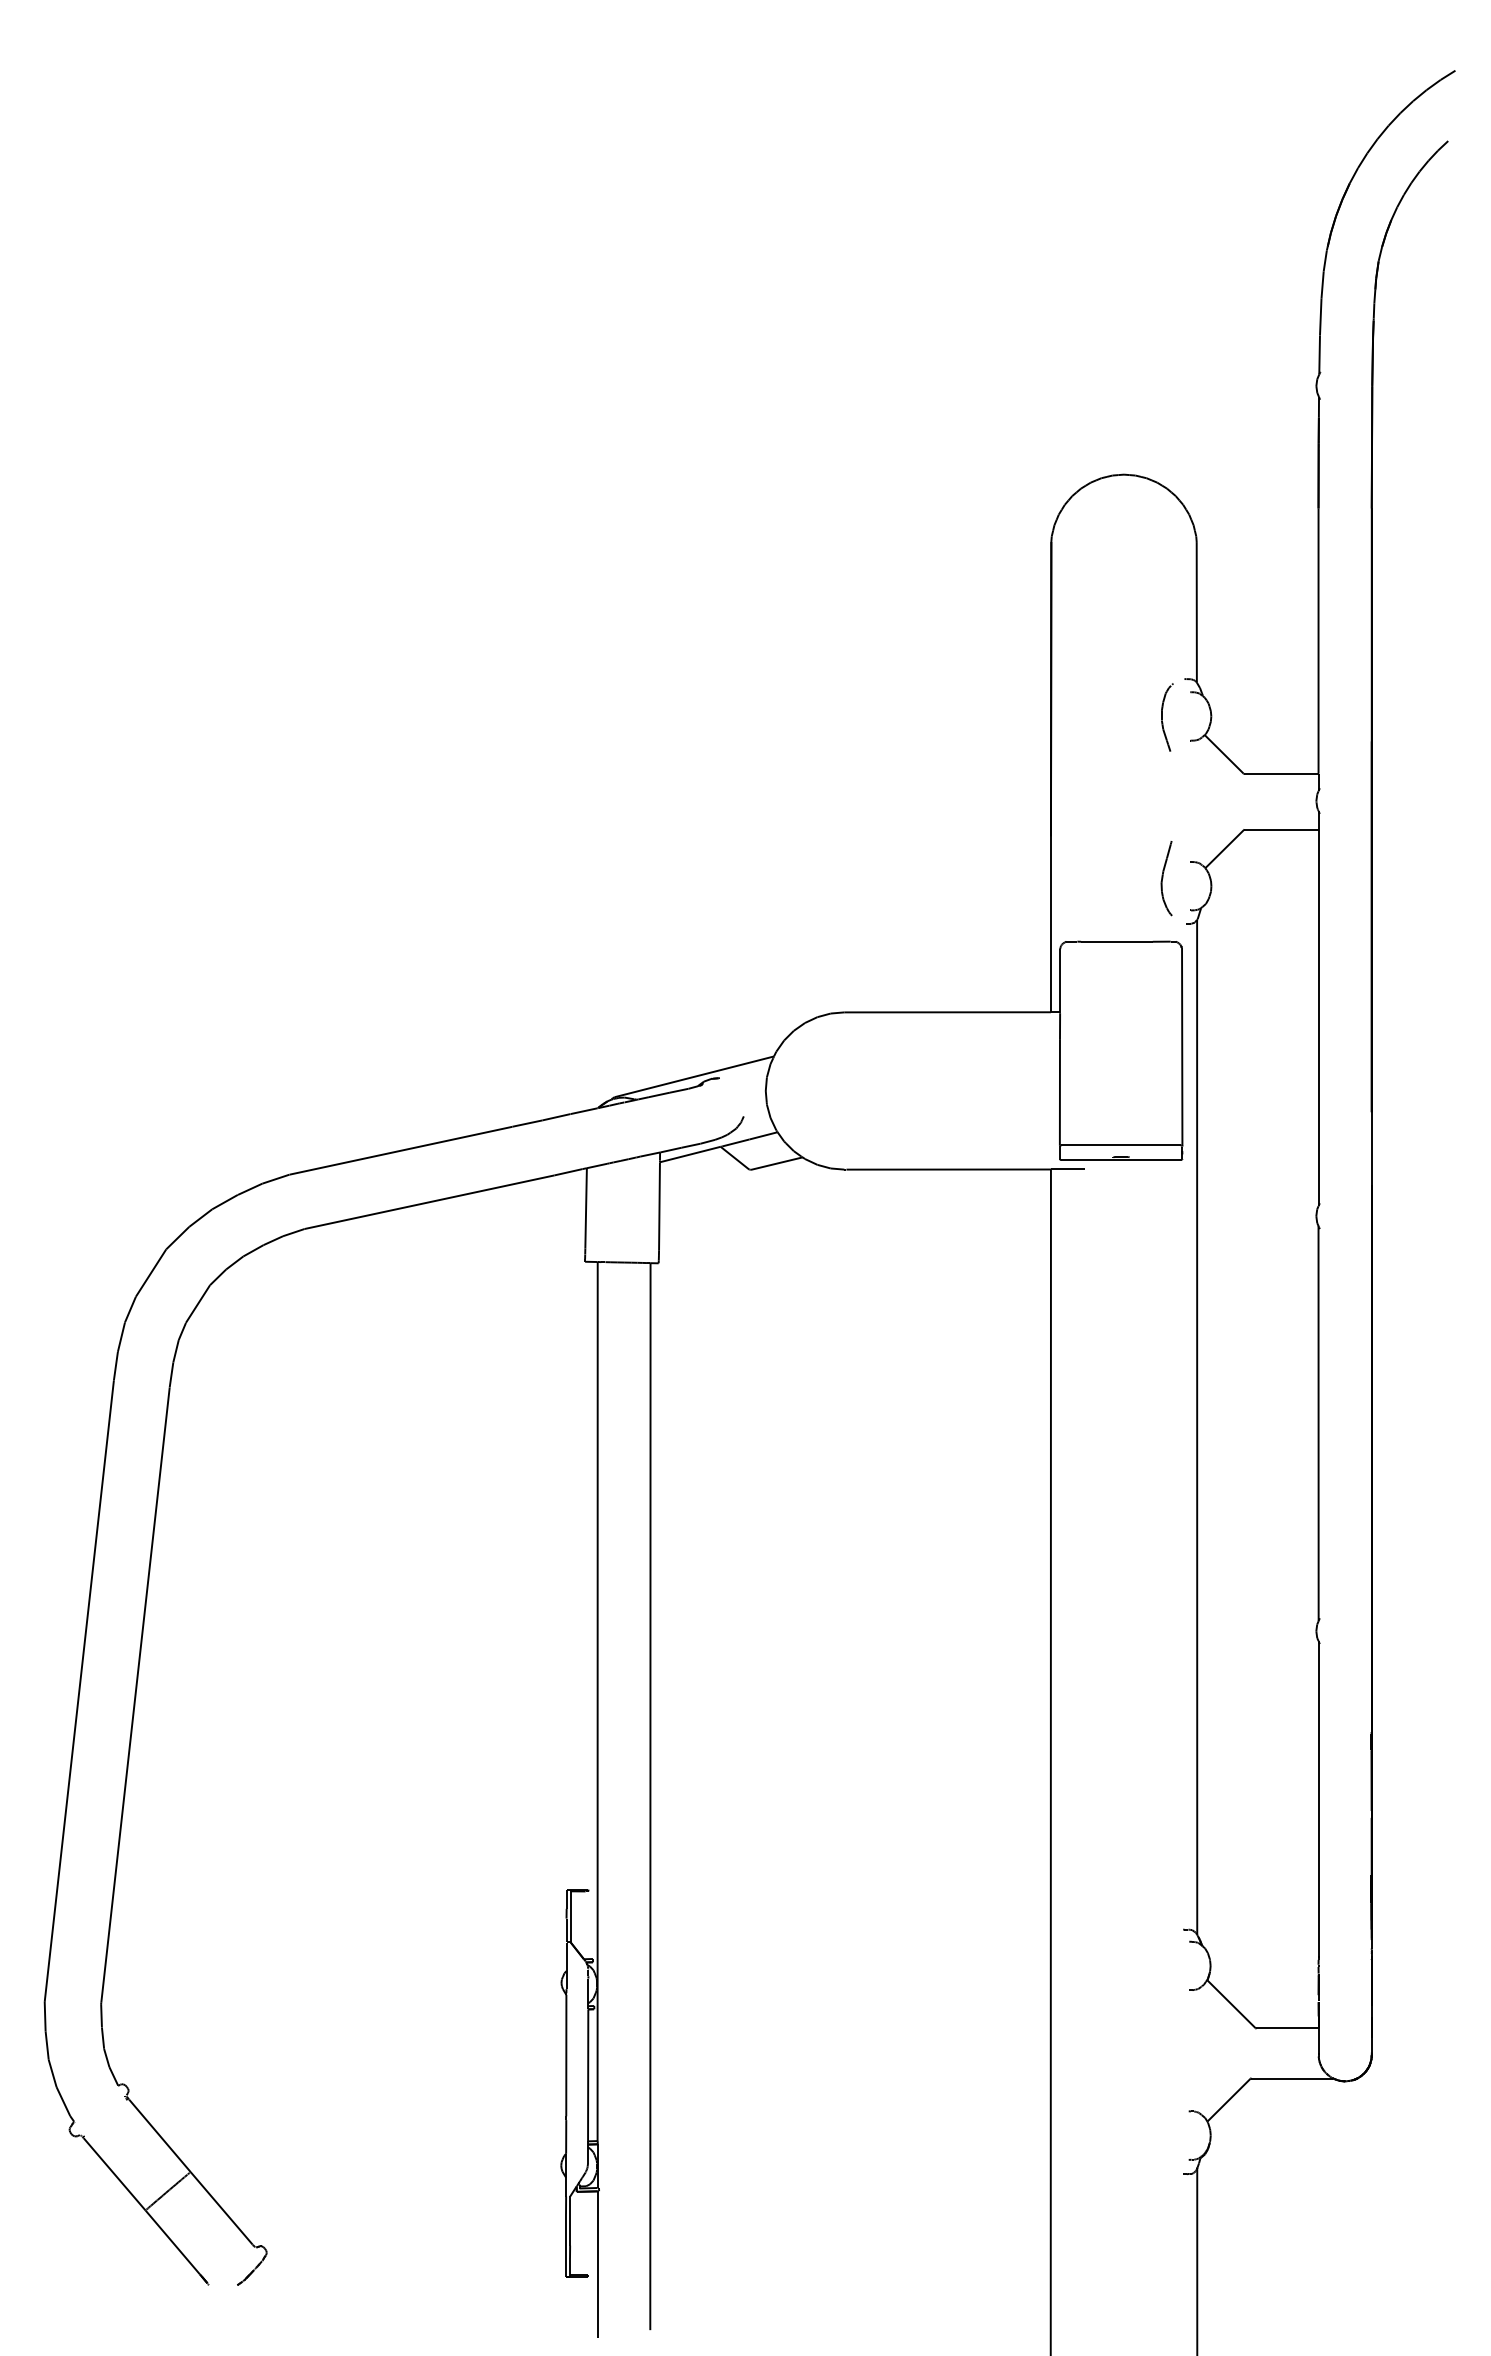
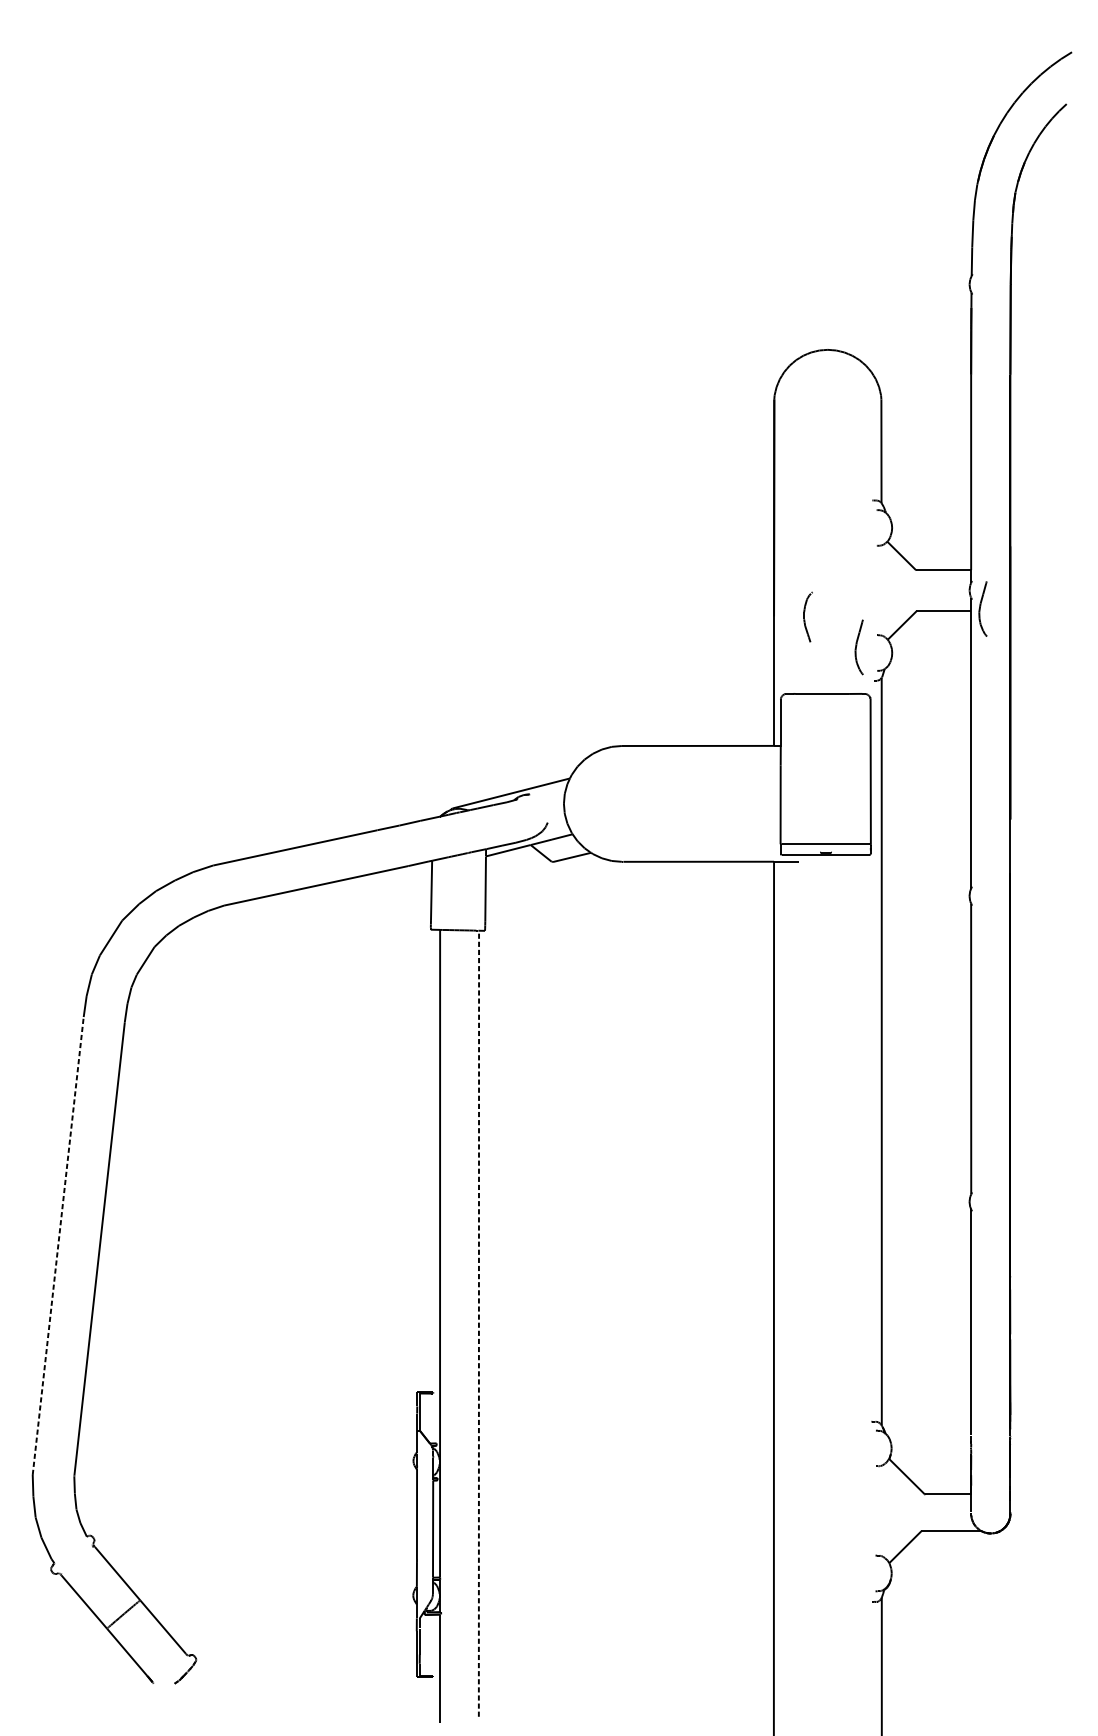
part: (1167, 717) -> (808, 617), moved
part: (1334, 826) -> (982, 609), added
line: (79, 1691) -> (58, 1246), solid -> dashed
line: (650, 1796) -> (479, 1323), solid -> dashed

